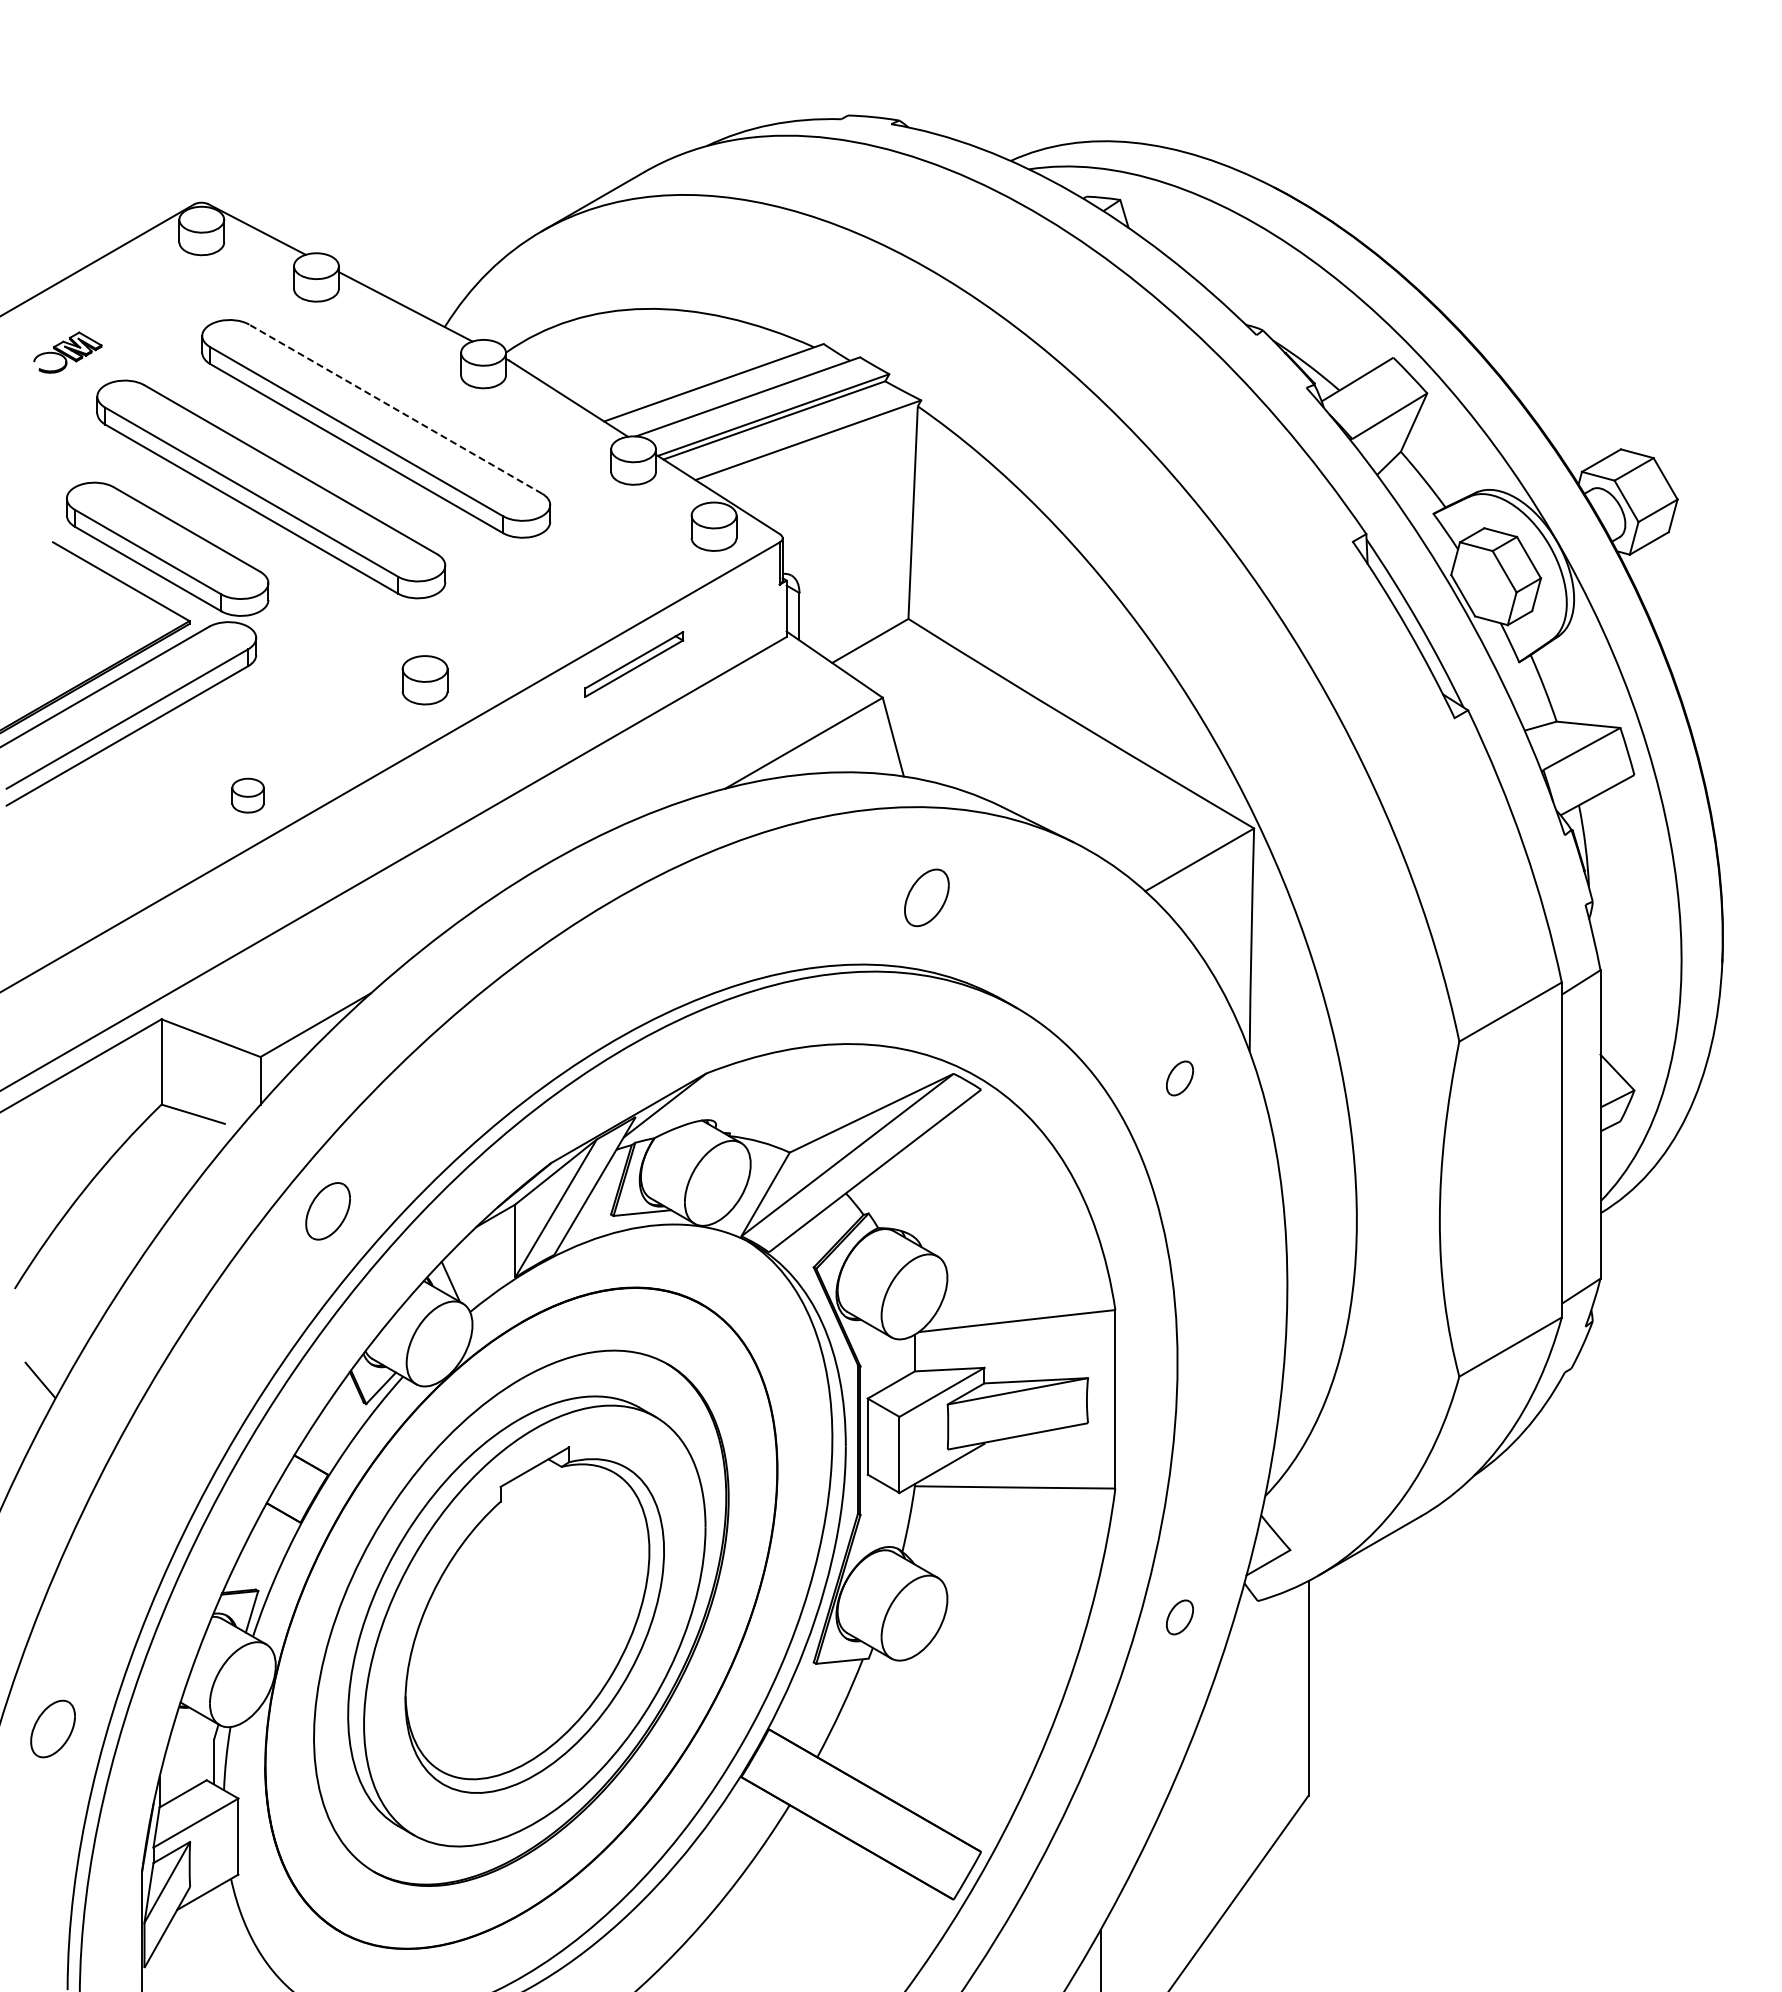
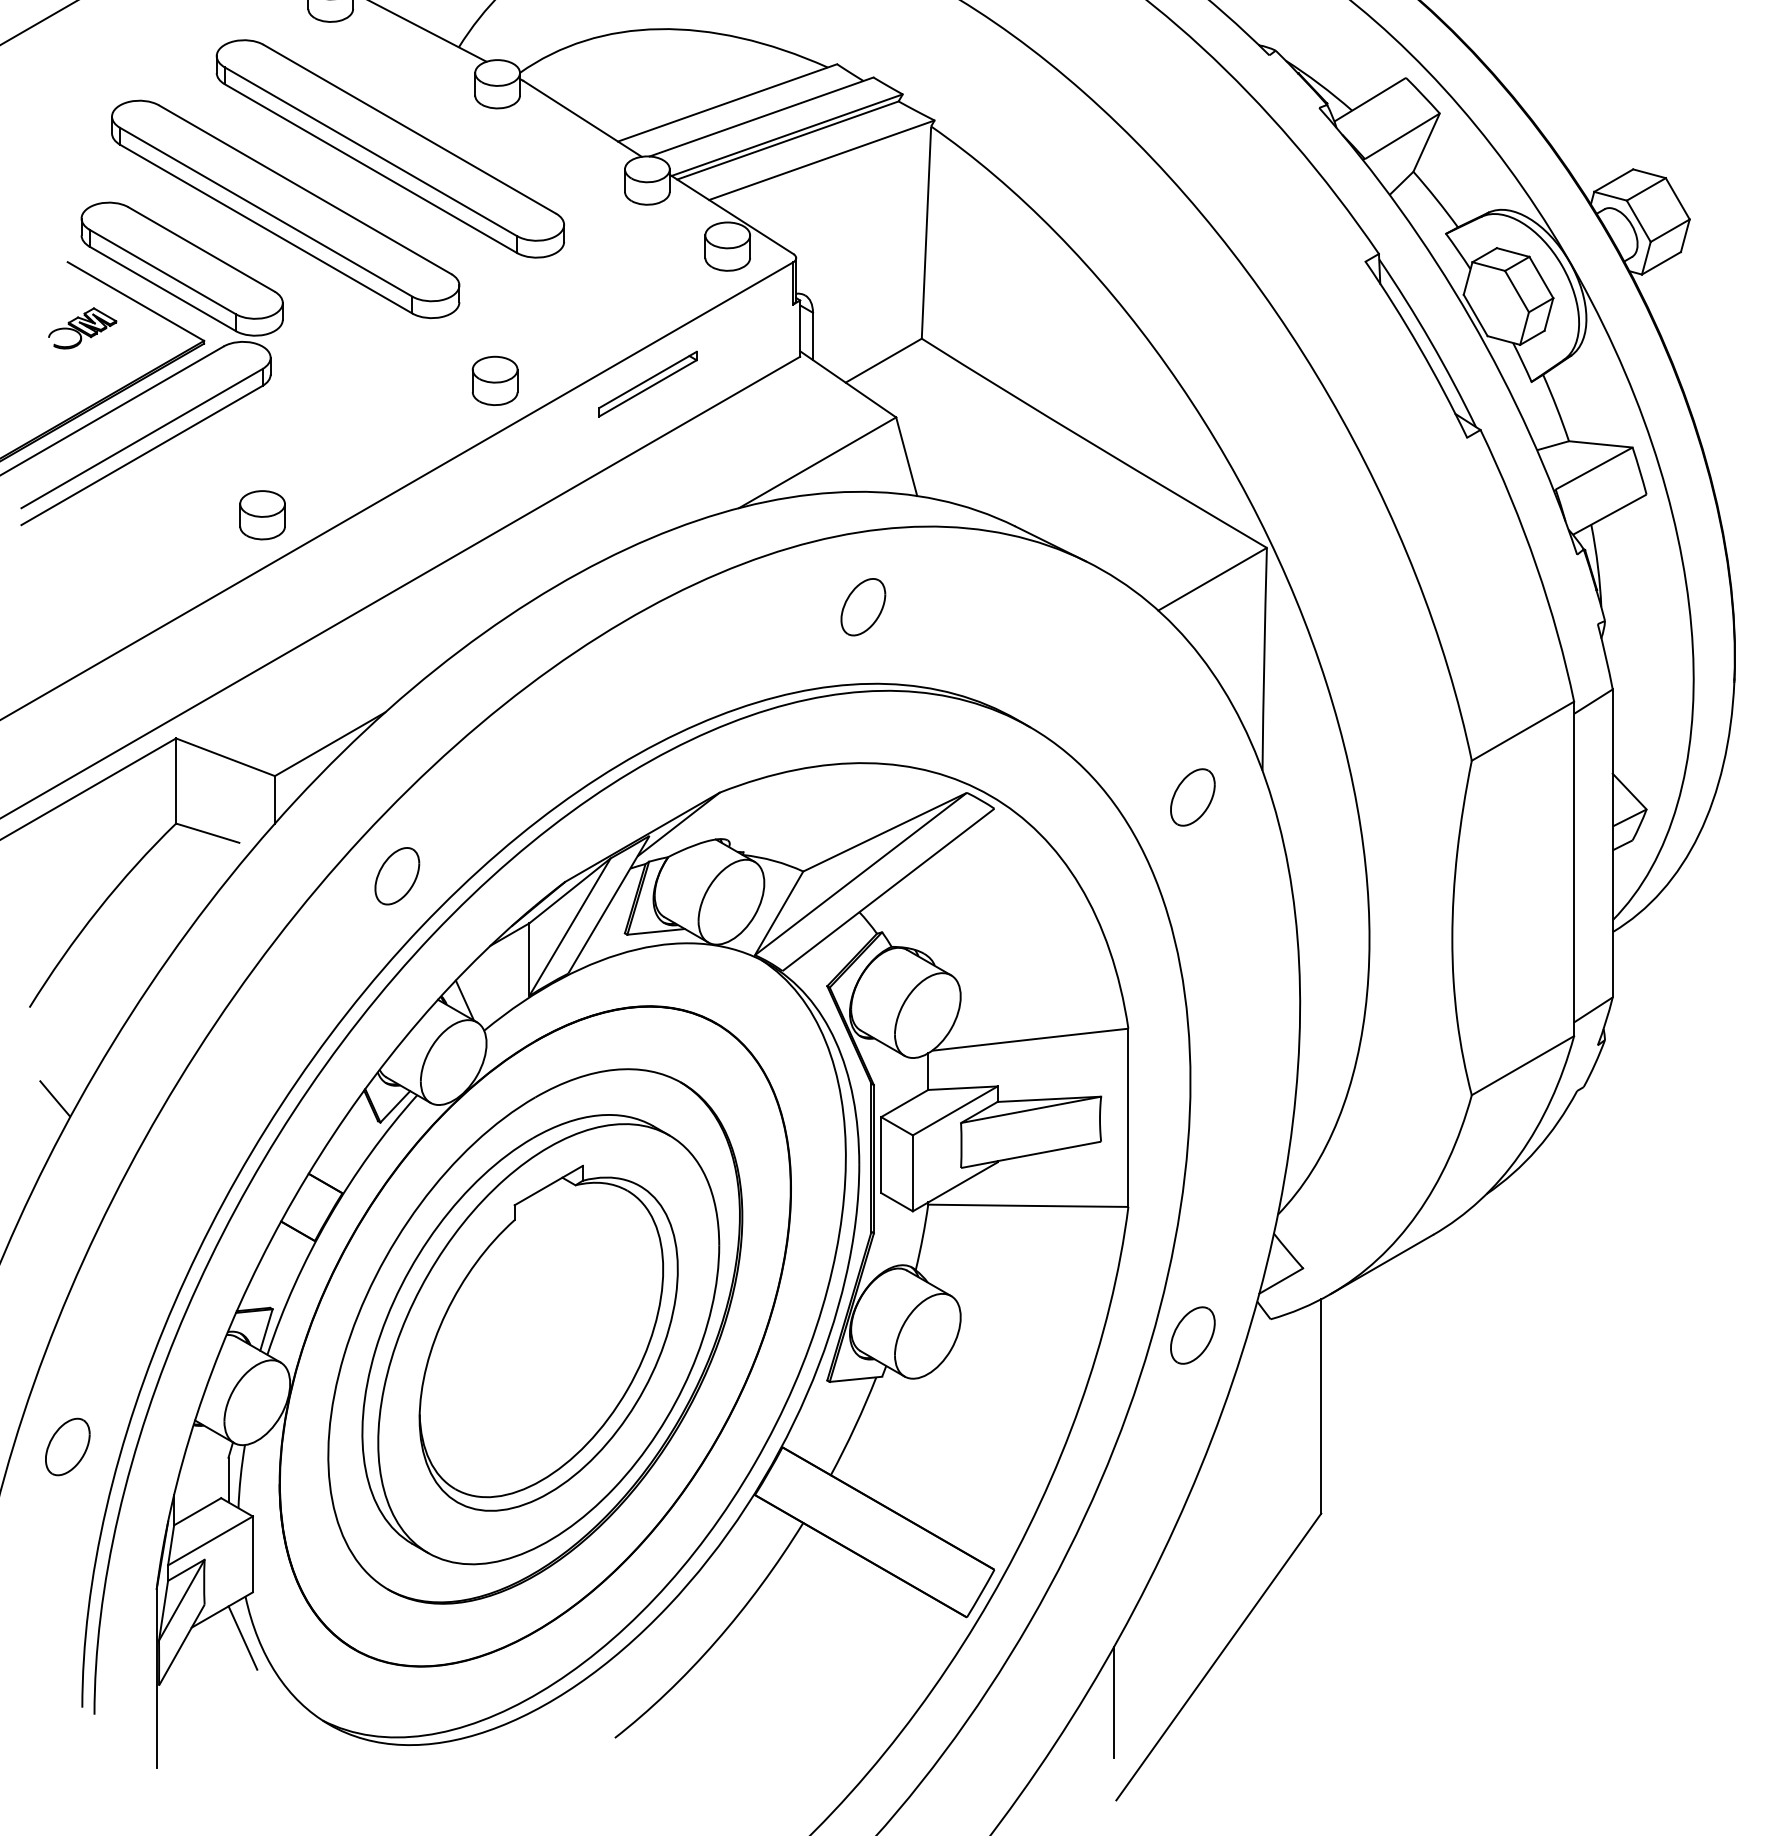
part: (67, 352) -> (82, 328), moved
line: (395, 408) -> (409, 128), dashed -> solid
part: (424, 680) -> (494, 381), moved
part: (247, 795) -> (261, 514), size x1.43
part: (926, 897) -> (862, 606), moved
part: (1179, 1078) -> (1192, 797), size x1.67
part: (327, 1211) -> (396, 876), moved
part: (1179, 1617) -> (1192, 1335), size x1.67
line: (228, 1920) -> (242, 1638), added

